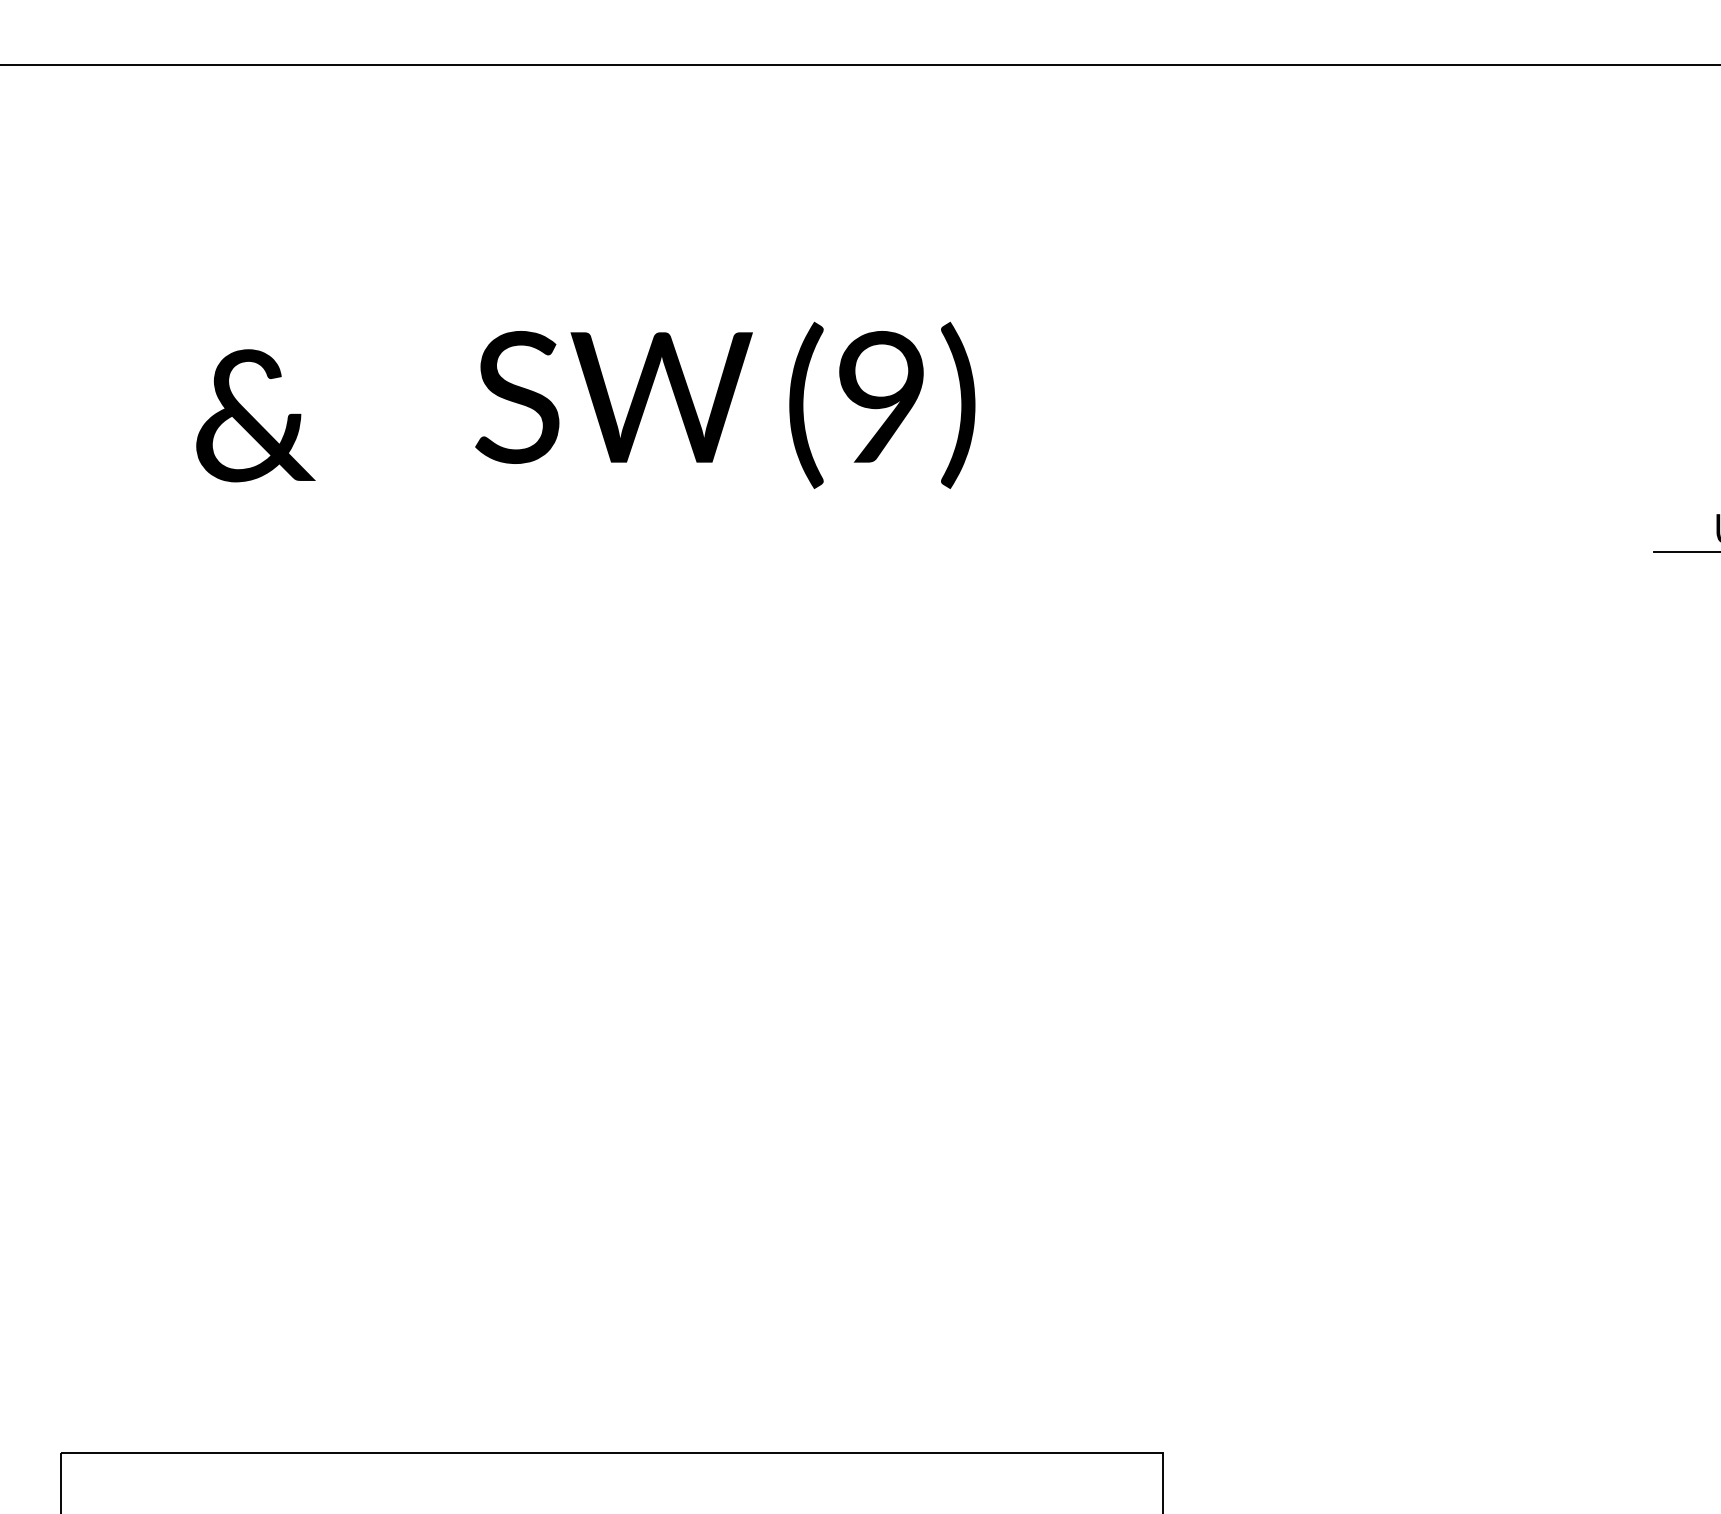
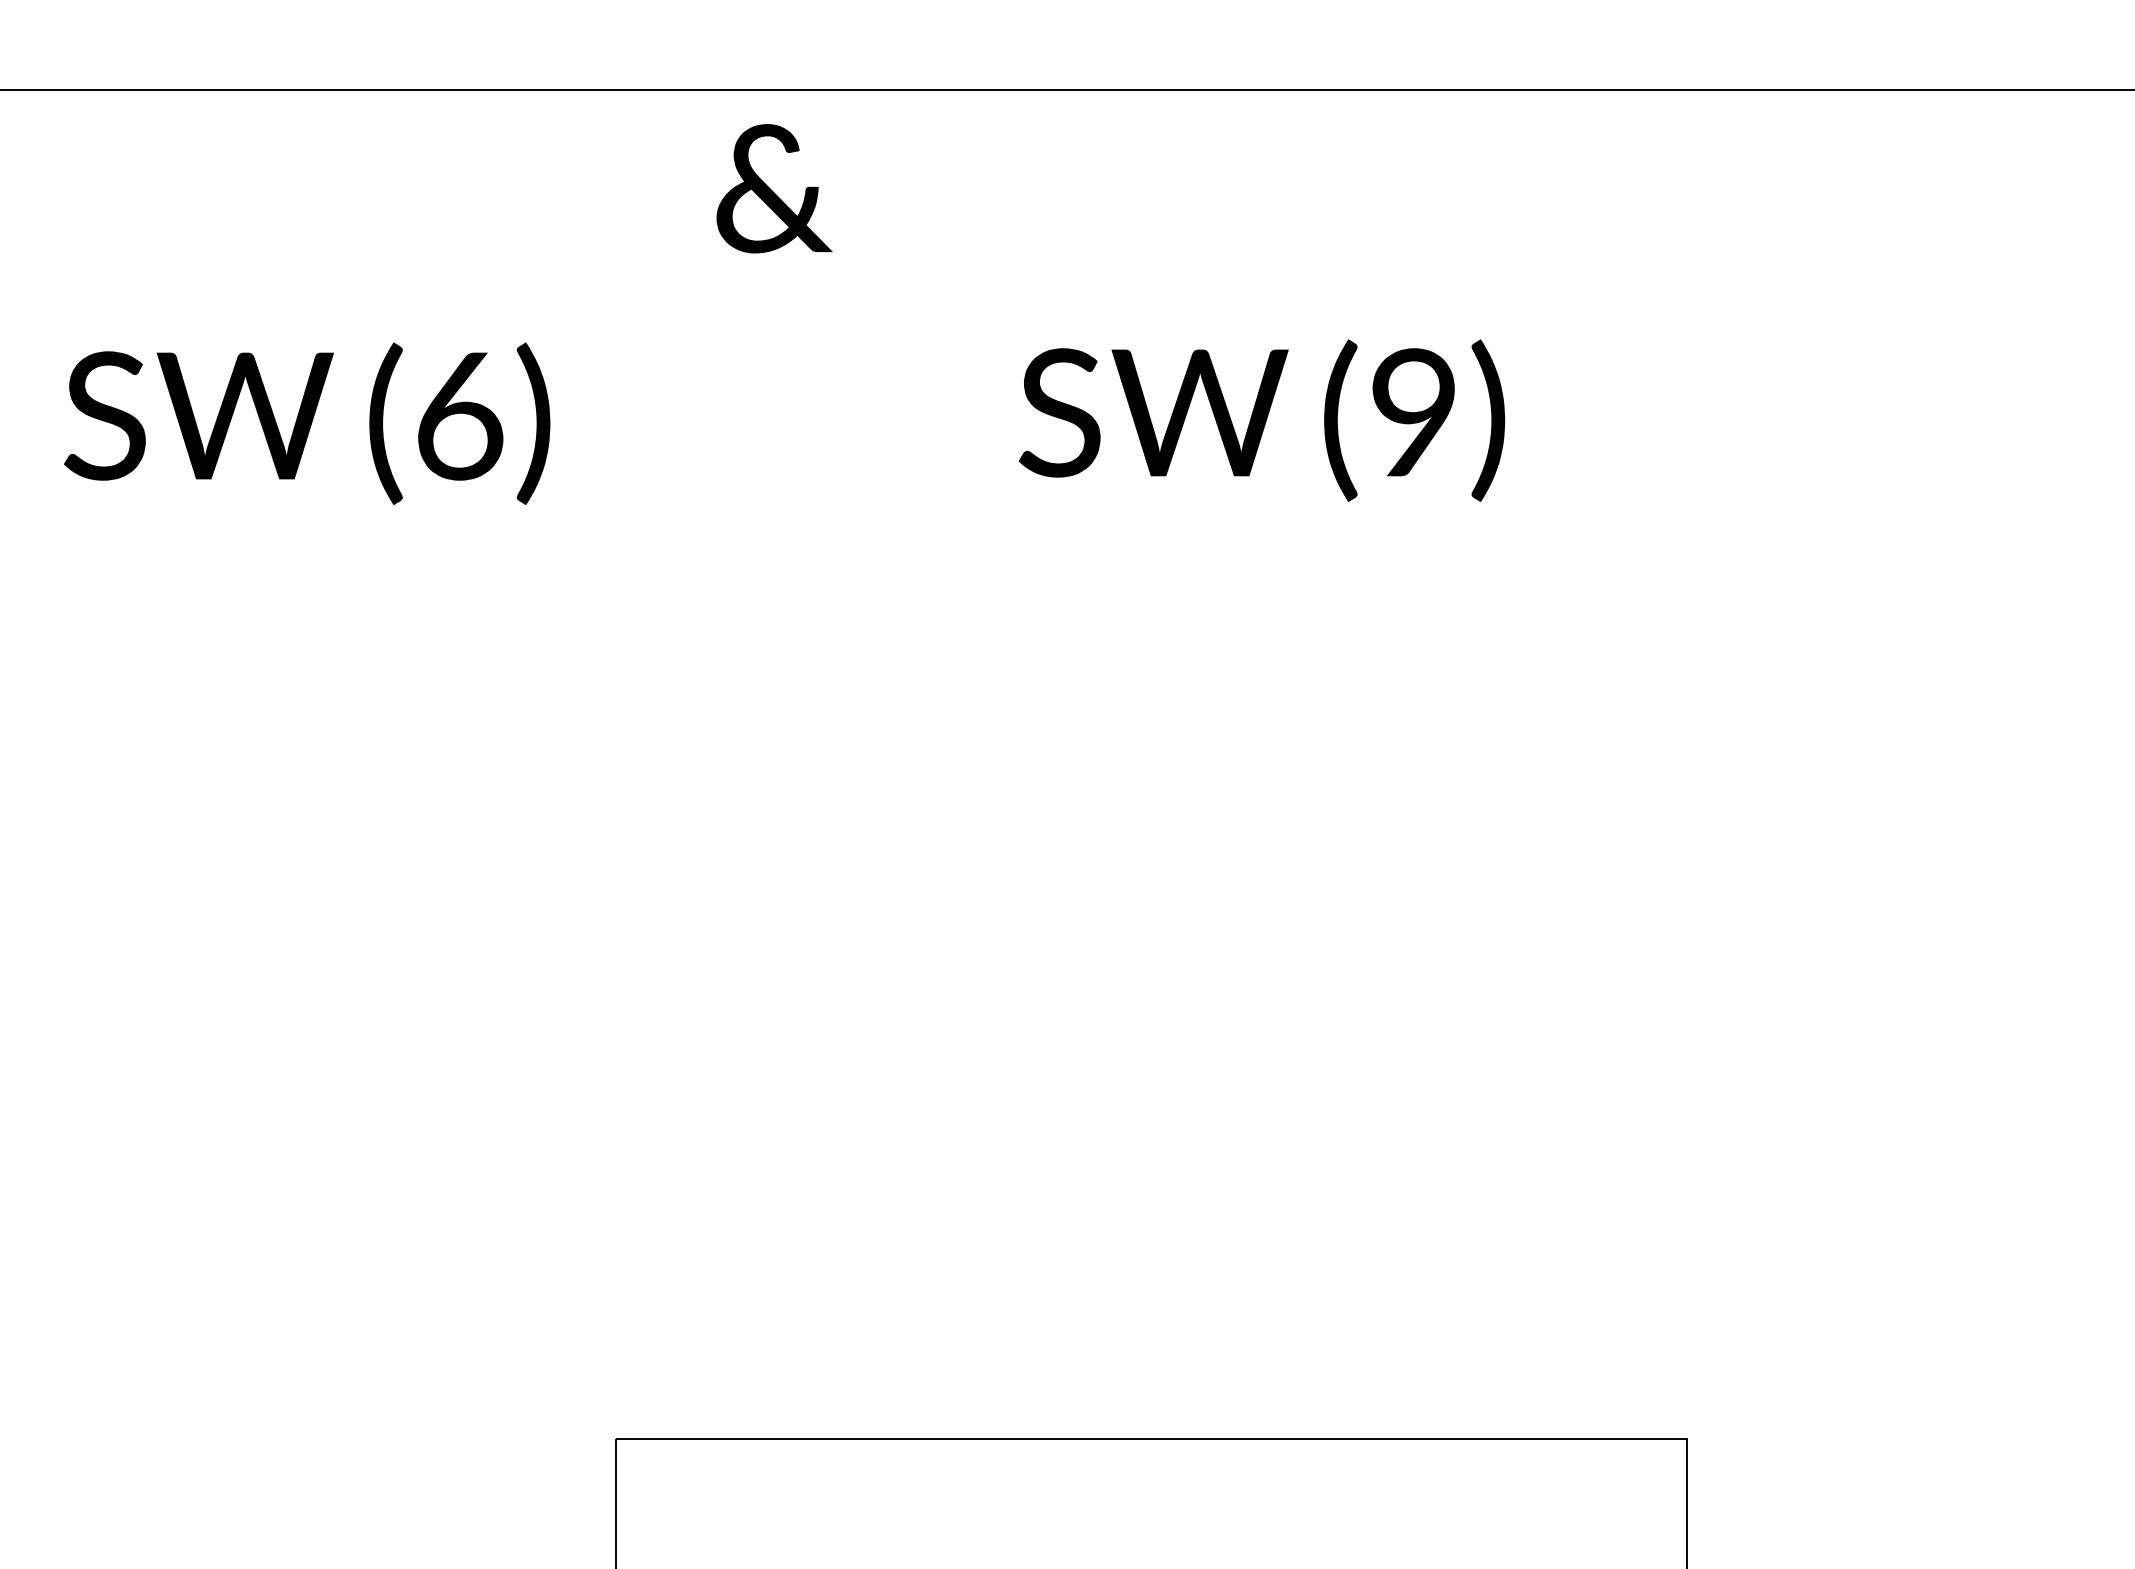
text: (255, 415) -> (774, 188), moved

